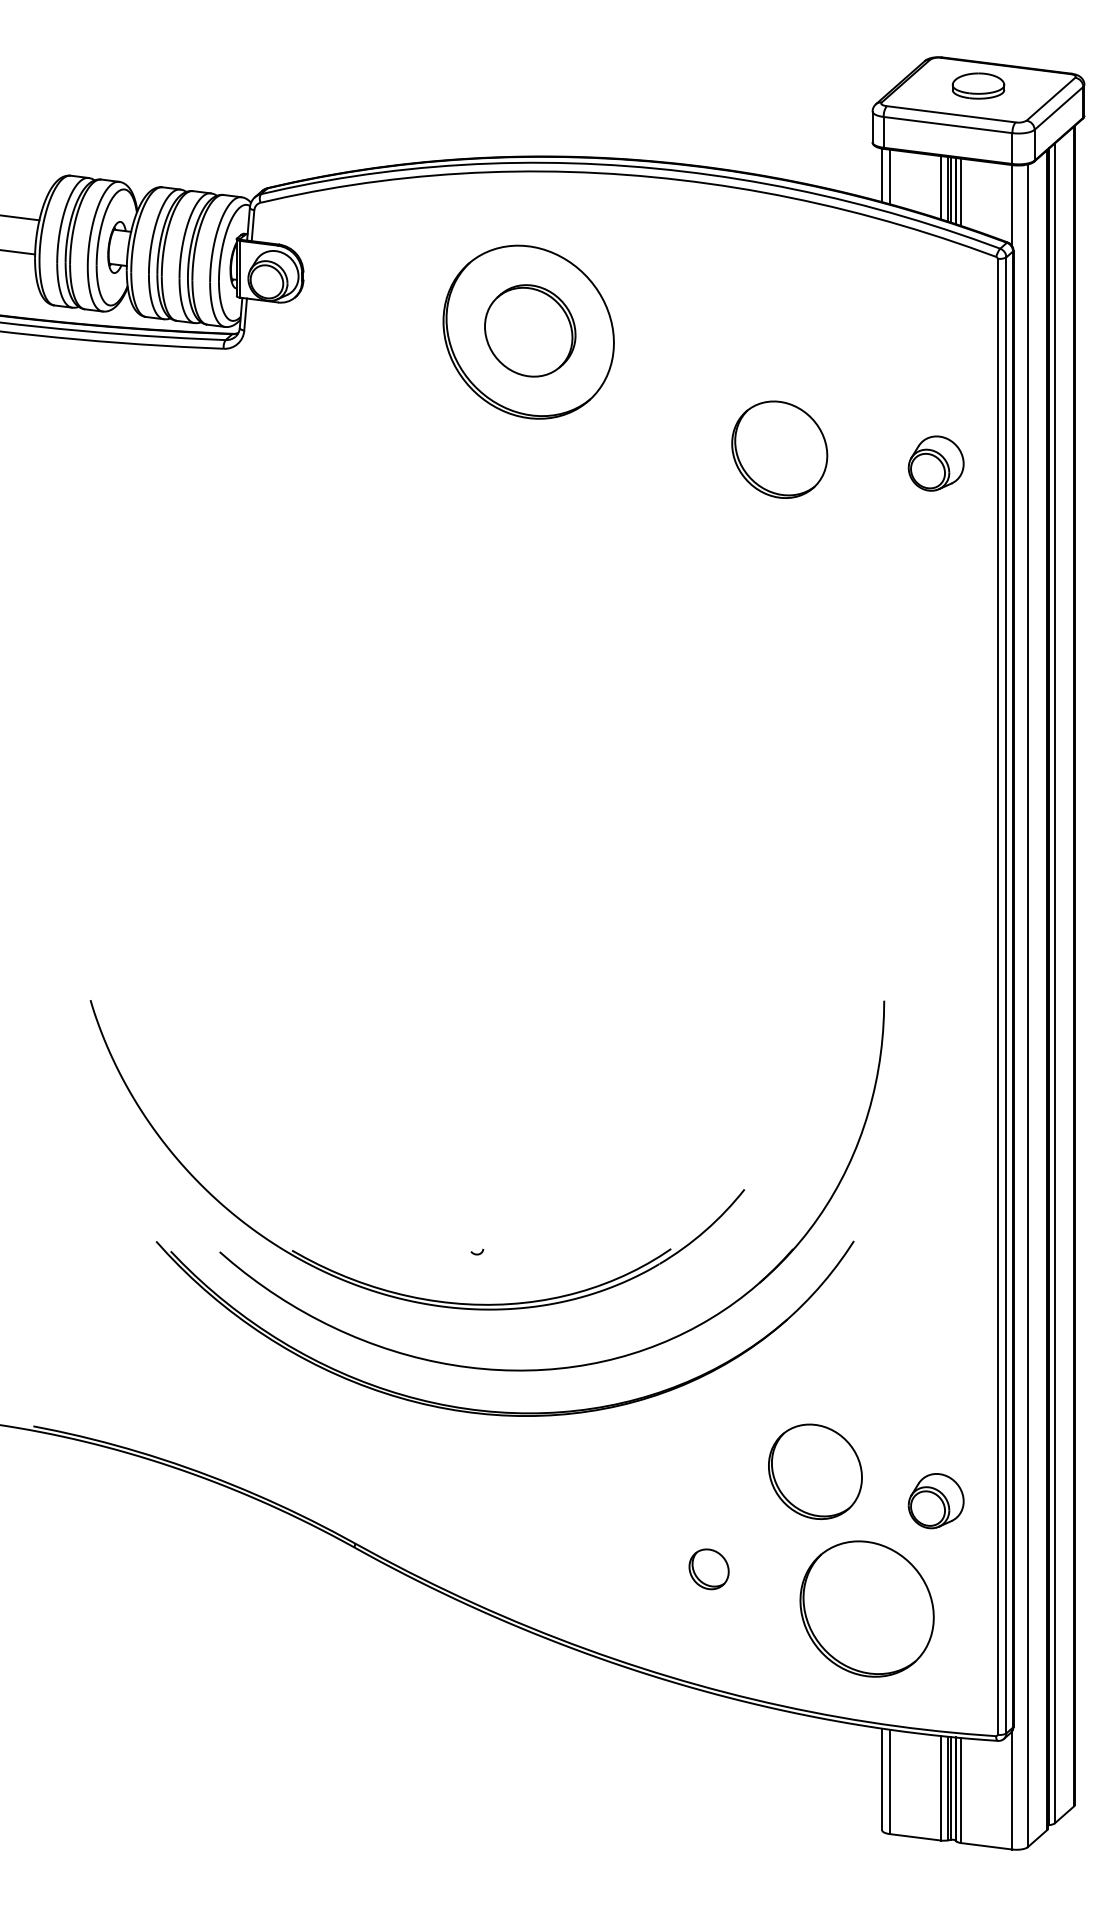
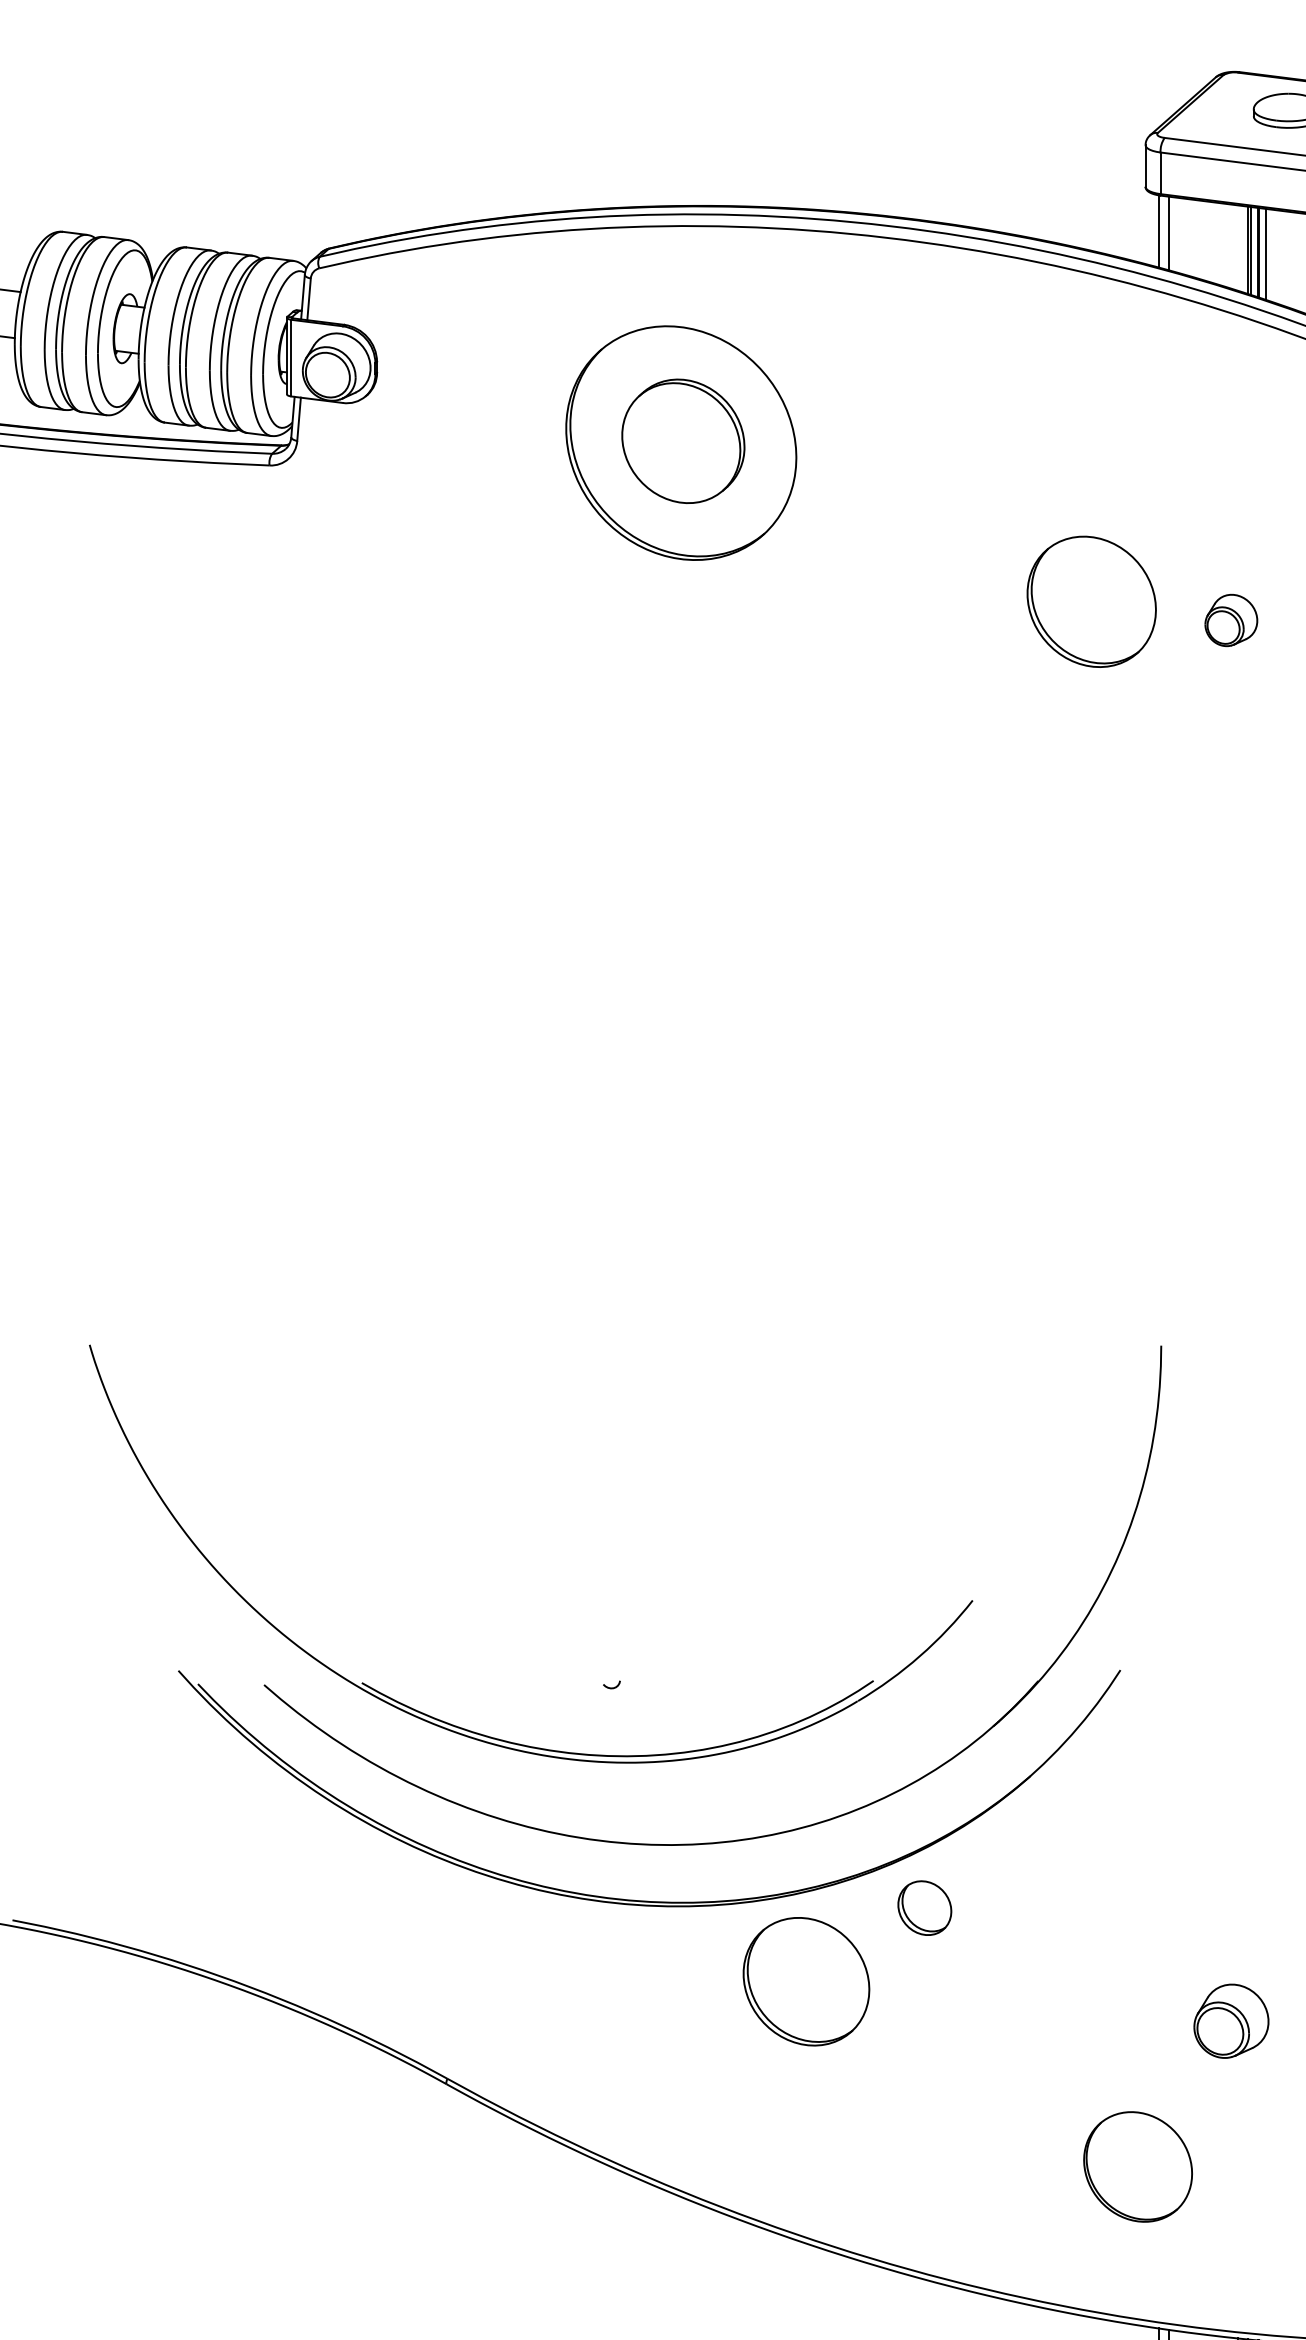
line: (940, 187) -> (1237, 247), removed
part: (779, 449) -> (1091, 601), moved
part: (935, 463) -> (1230, 620), size x0.7
part: (815, 1471) -> (806, 1981), moved
part: (708, 1569) -> (924, 1908), moved
part: (866, 1608) -> (1137, 2166), size x0.6

